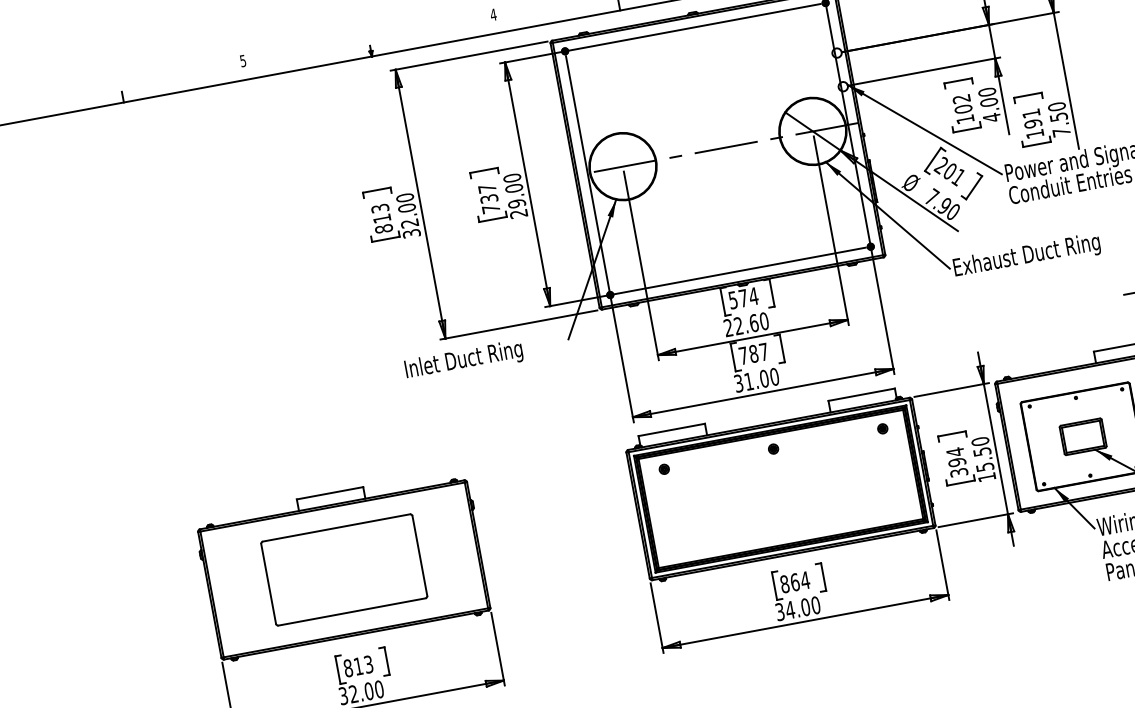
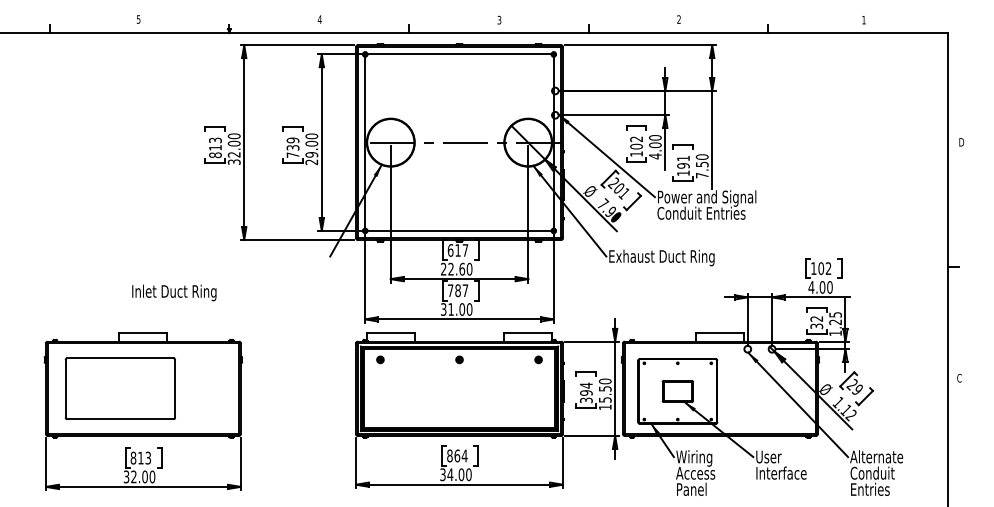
text: (486, 188) -> (292, 140), 737 -> 739
text: (742, 298) -> (457, 250), 574 -> 617
text: (464, 360) -> (174, 292), moved
part: (342, 569) -> (119, 388), moved

